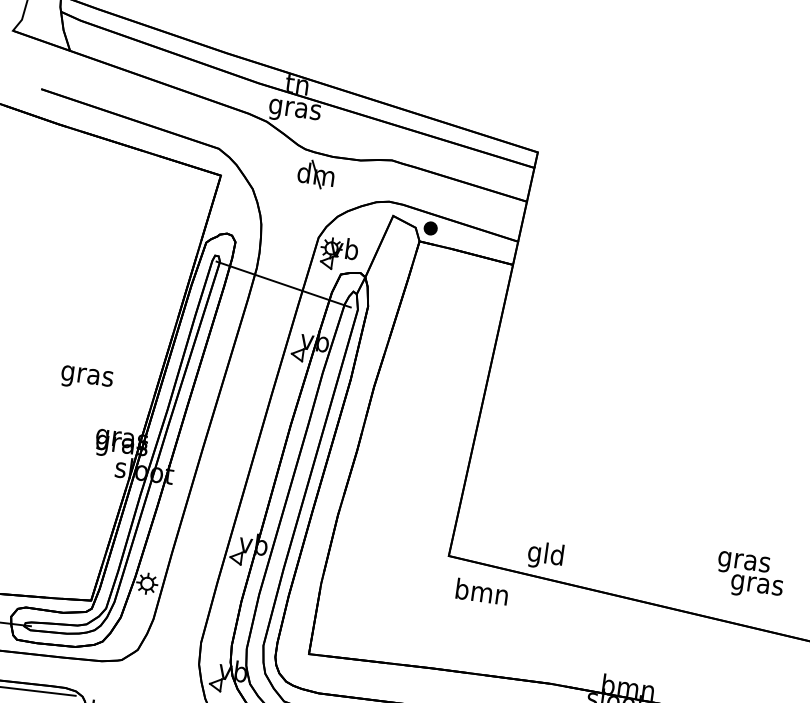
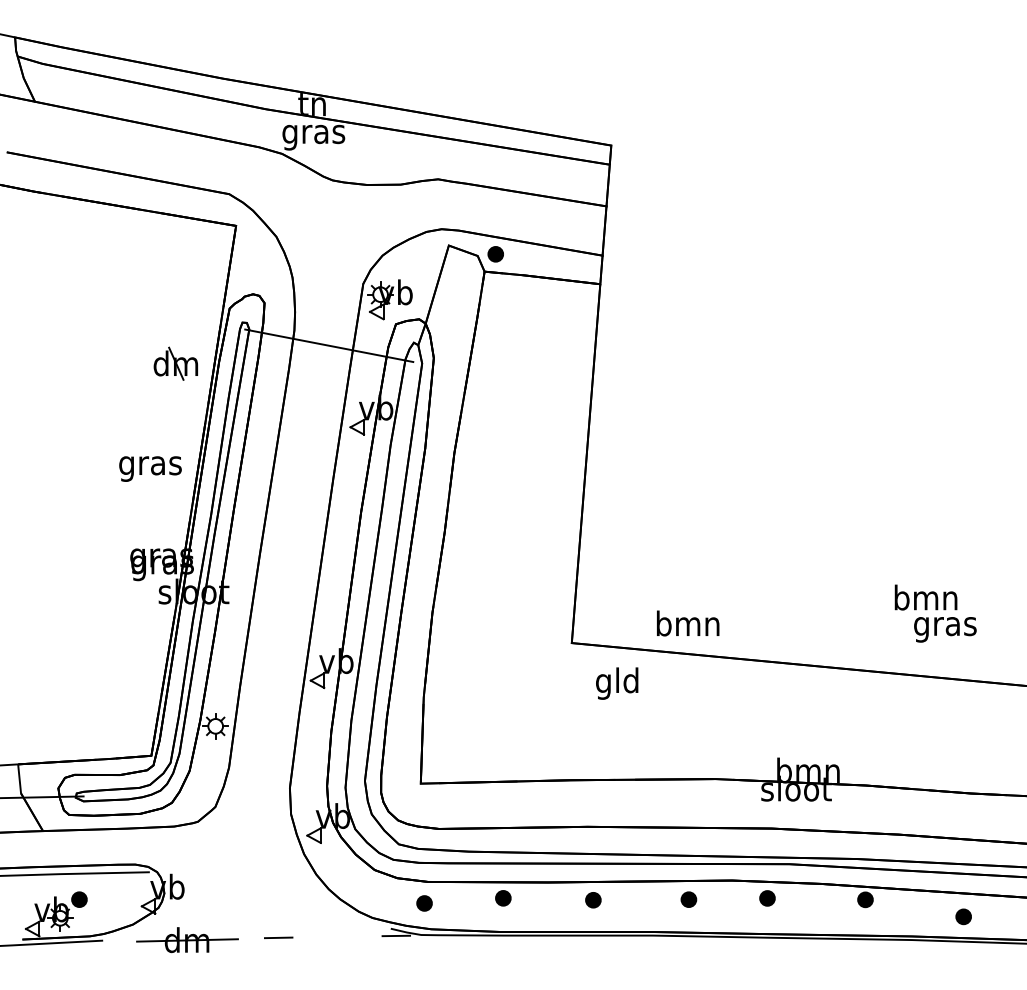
part: (315, 174) -> (175, 363), moved
text: (86, 378) -> (150, 468), moved
text: (545, 555) -> (687, 626), gld -> bmn
text: (743, 561) -> (925, 600), gras -> bmn
text: (481, 594) -> (617, 683), bmn -> gld

